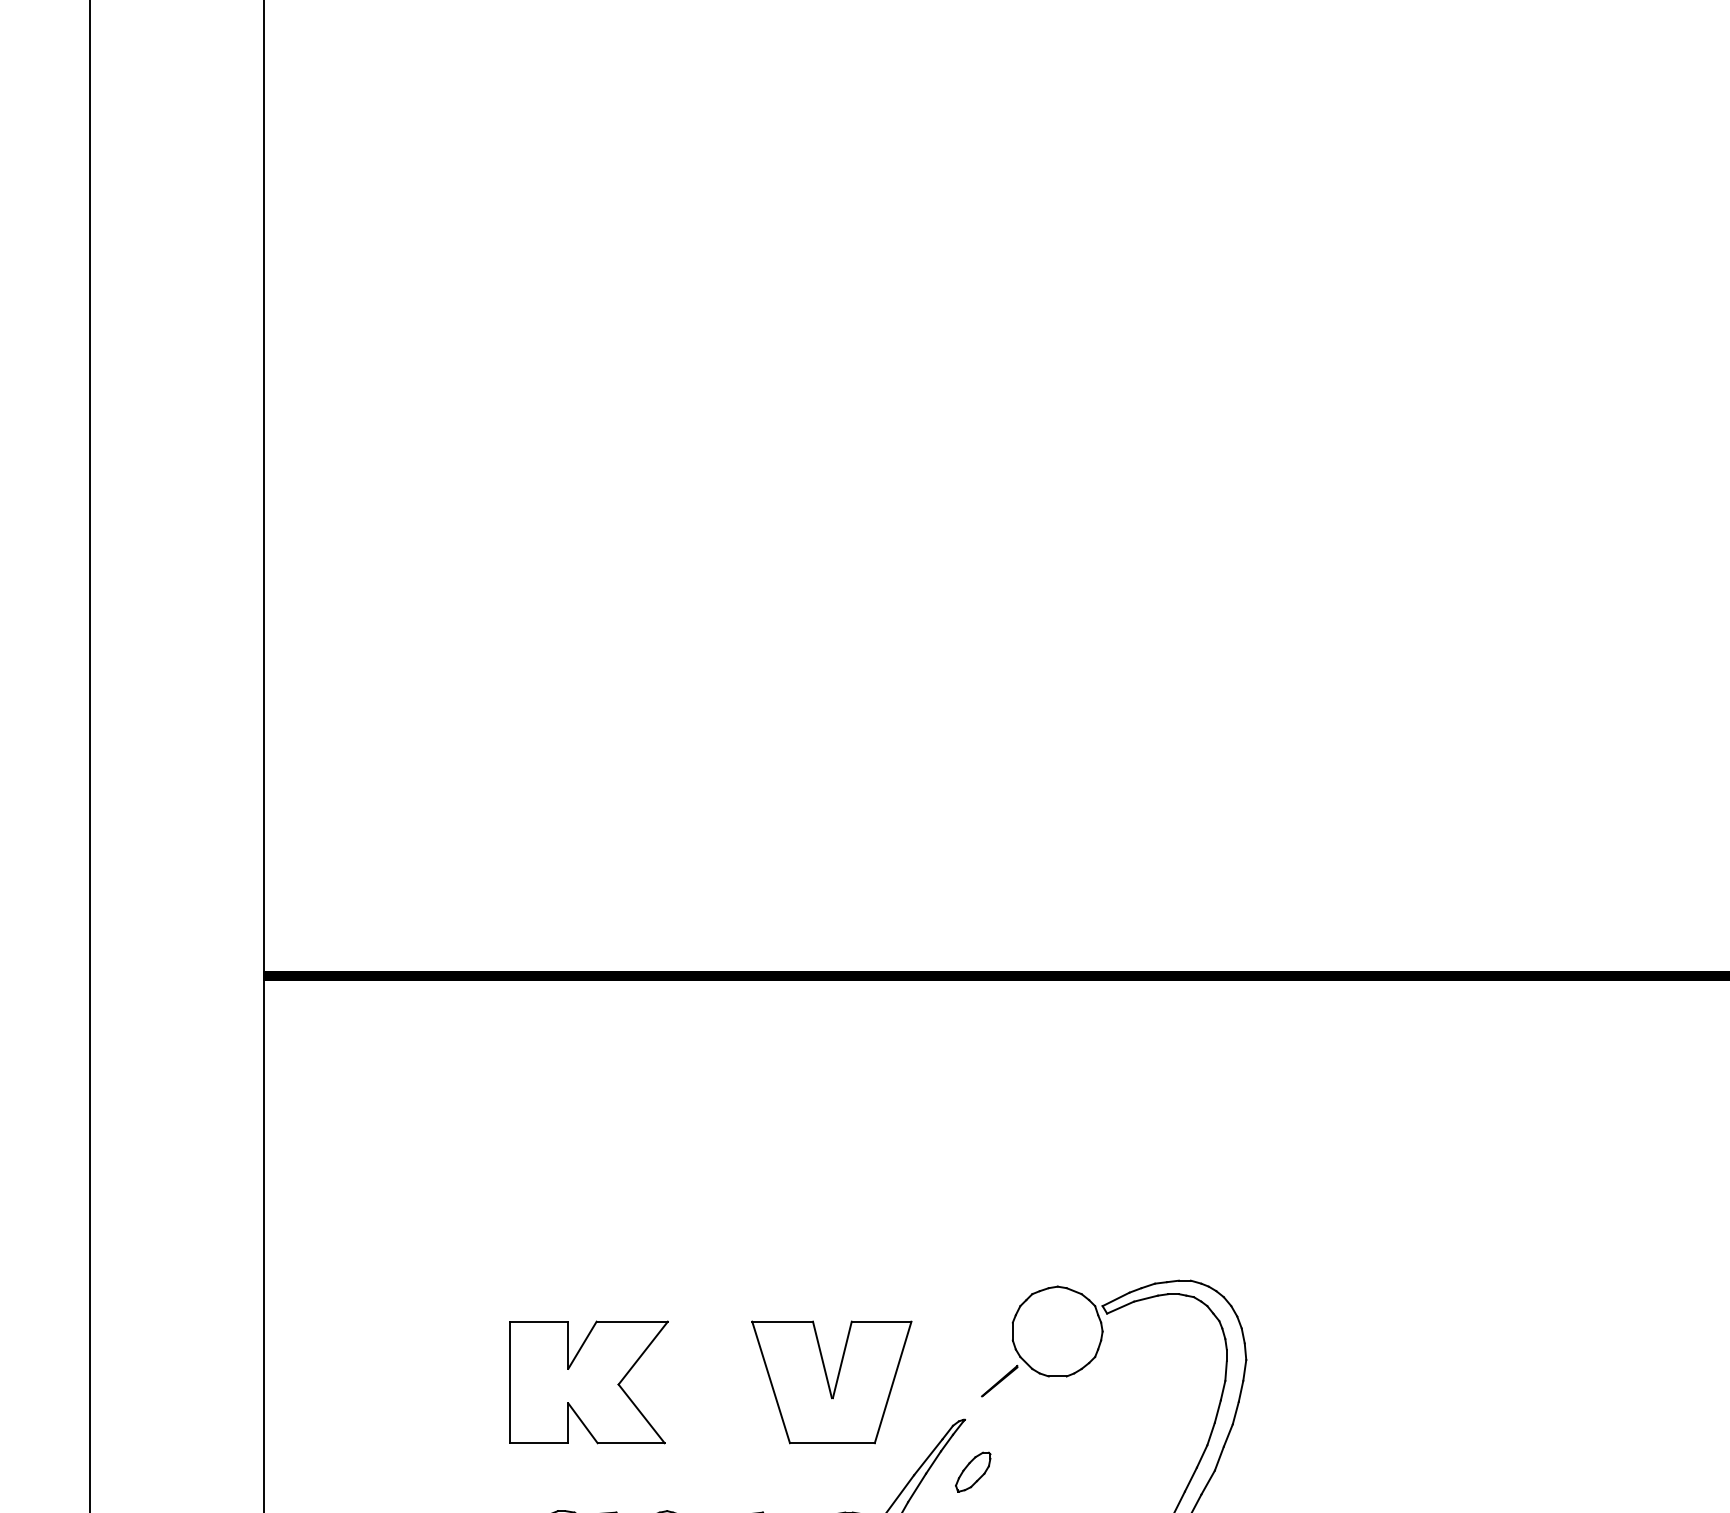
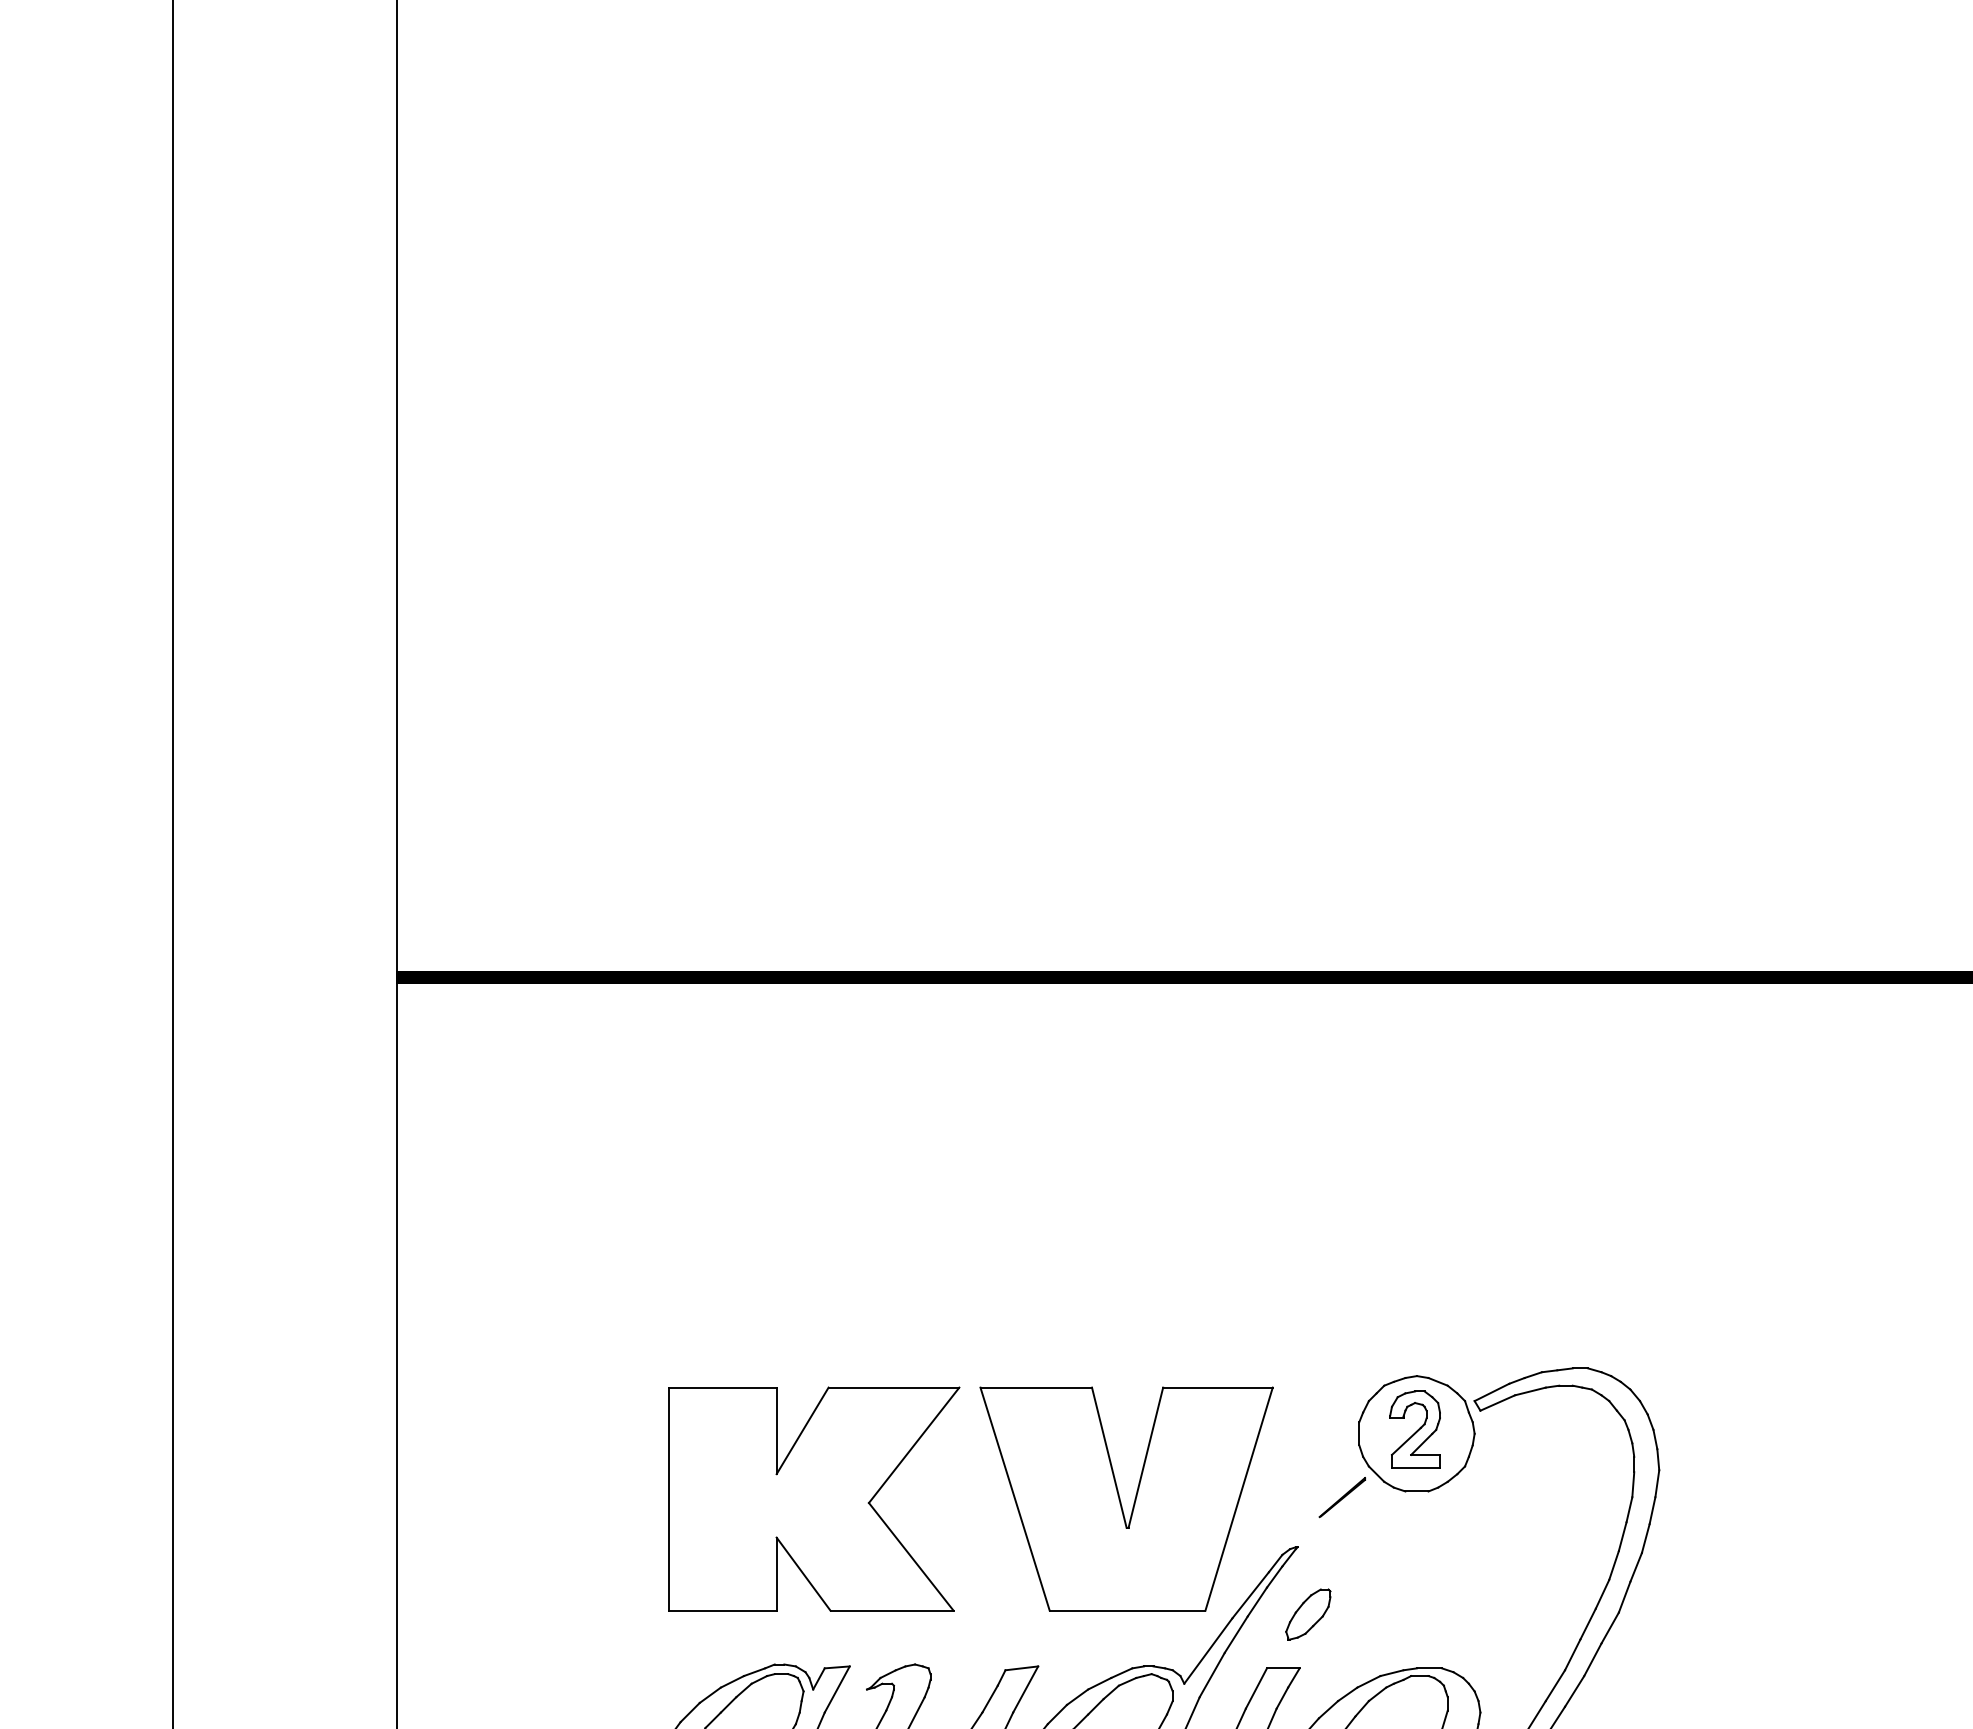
part: (1055, 1327) -> (1414, 1428), added
part: (588, 1382) -> (813, 1499), size x1.43
part: (831, 1382) -> (1126, 1499), size x1.43

